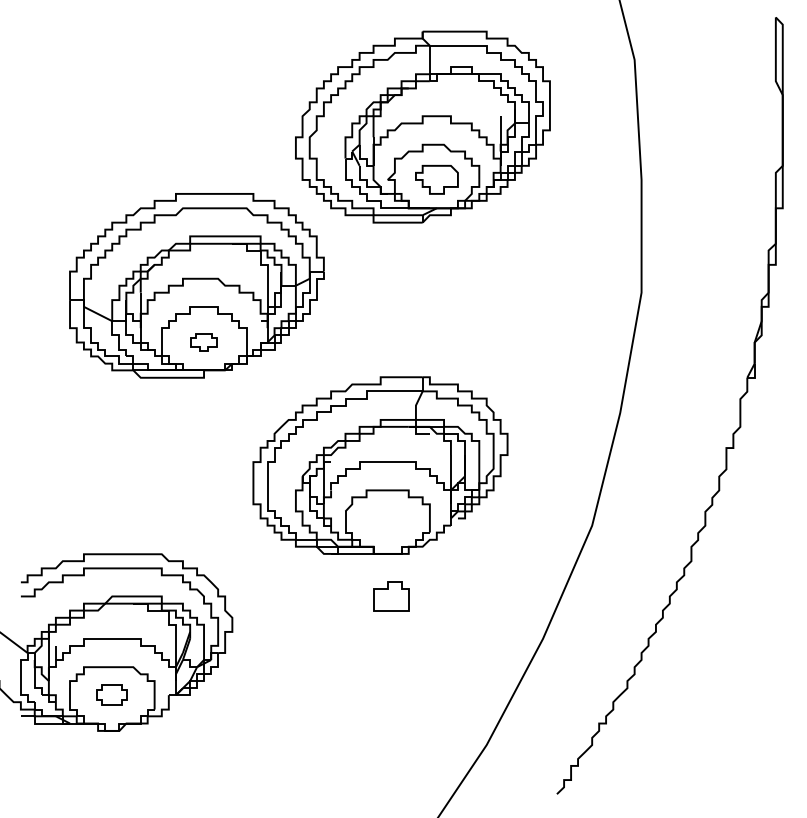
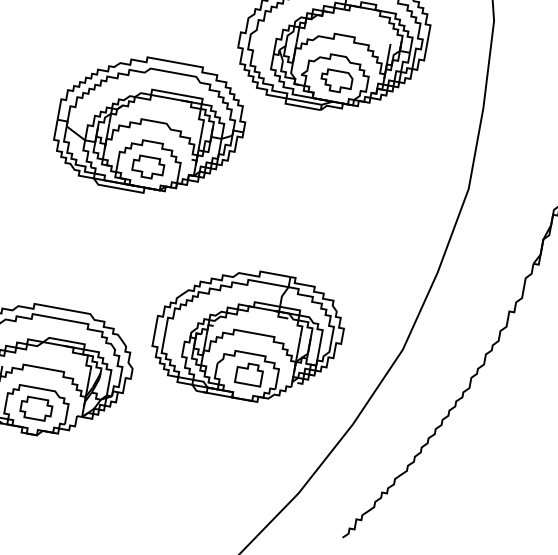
part: (203, 341) -> (148, 166), size x1.67
part: (380, 465) -> (248, 334), moved
part: (111, 695) -> (35, 408), size x1.43

